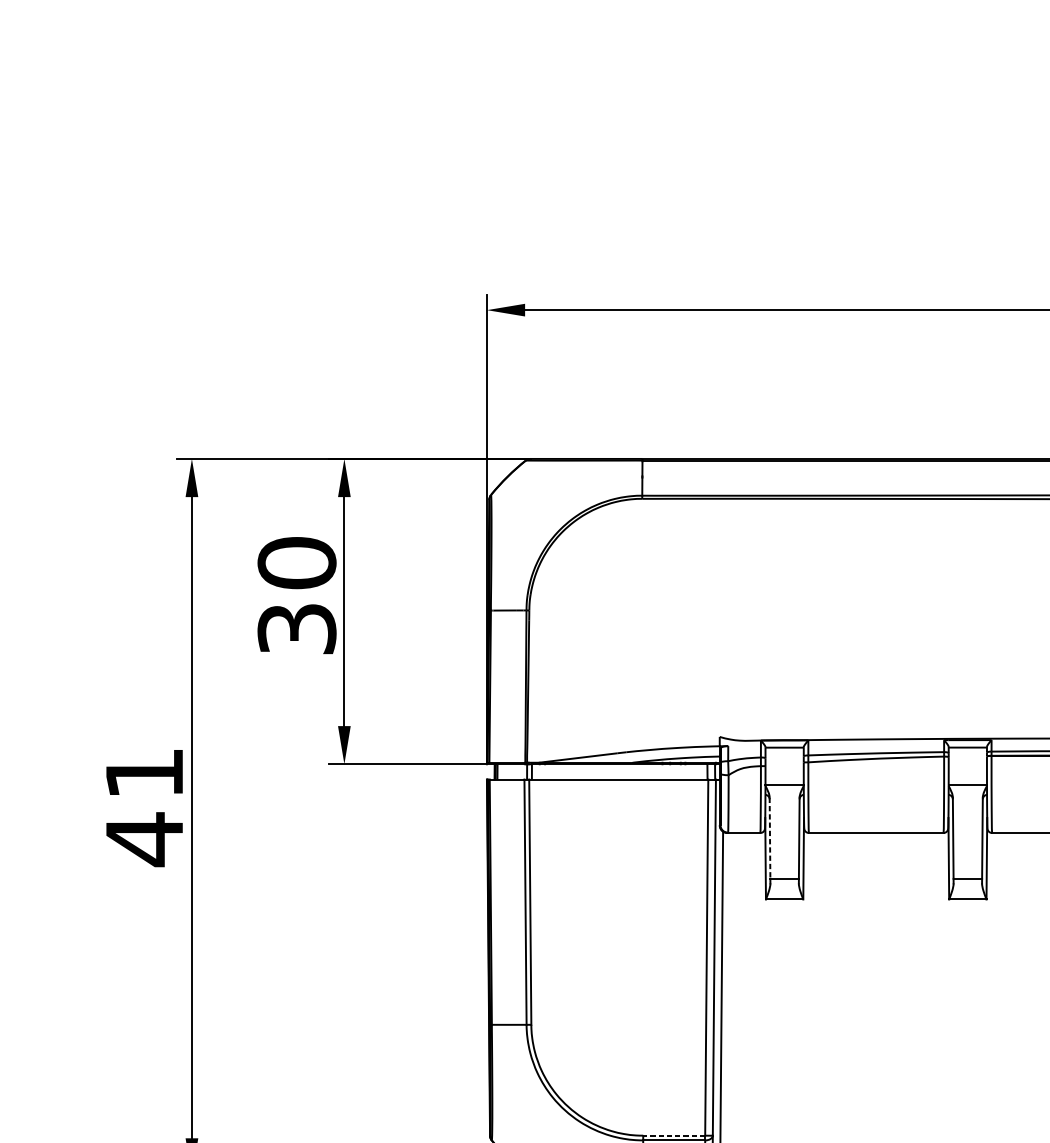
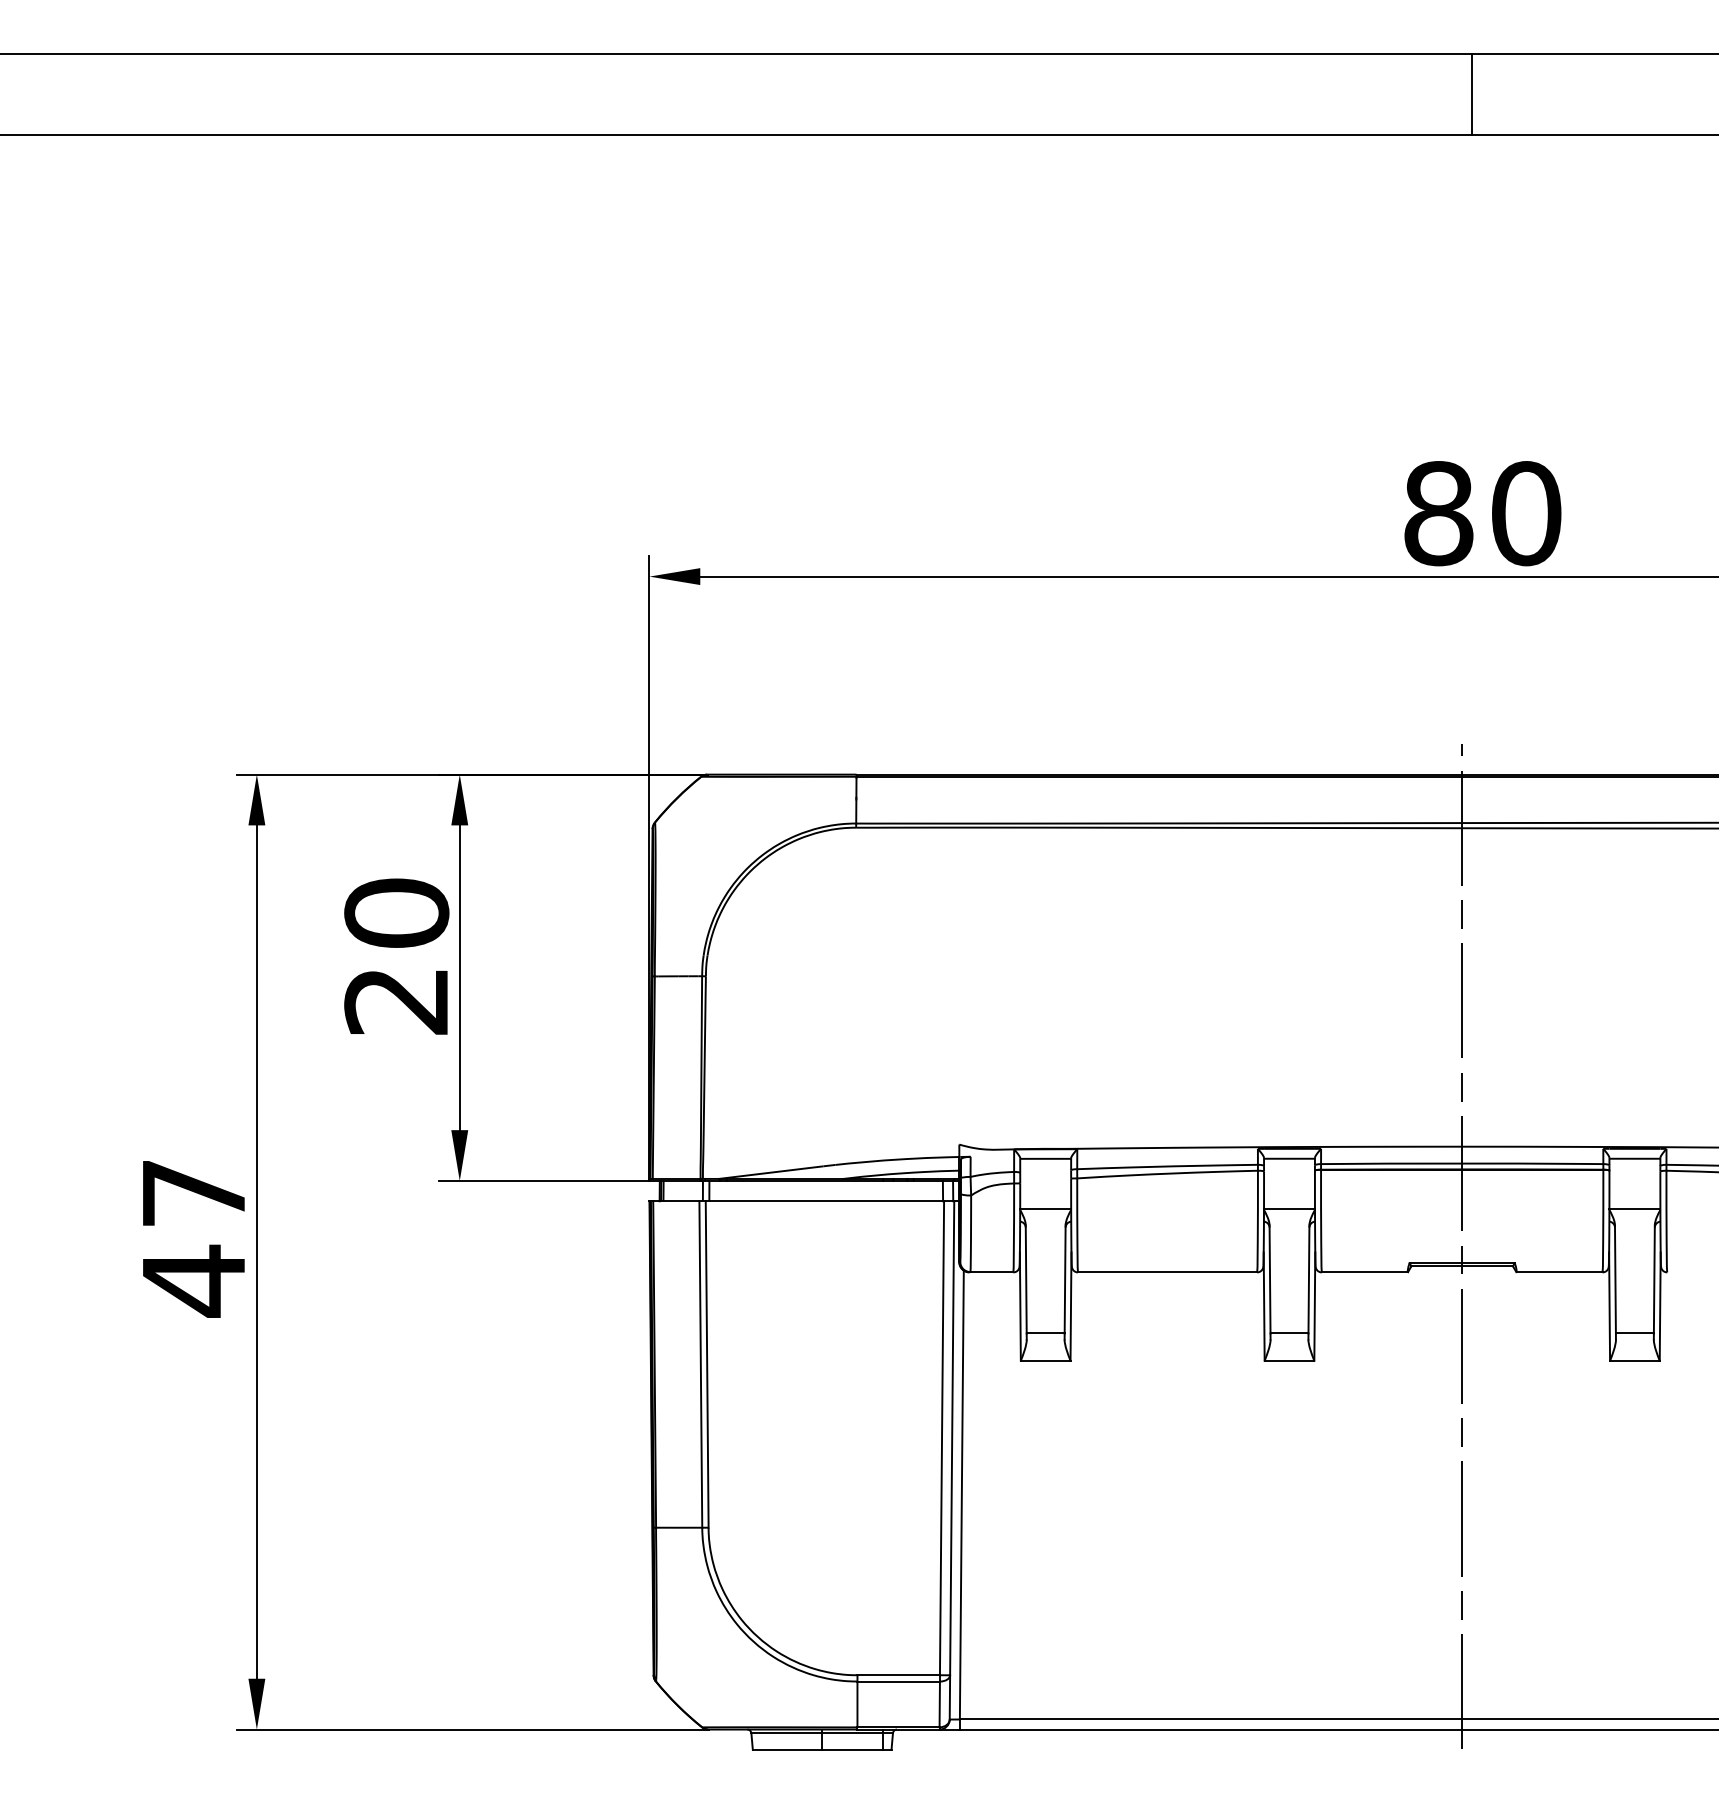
text: (296, 629) -> (396, 1001), 30 -> 20
text: (144, 773) -> (193, 1193), 41 -> 47
line: (770, 838) -> (1026, 1279), dashed -> solid
line: (674, 1135) -> (898, 1675), dashed -> solid

